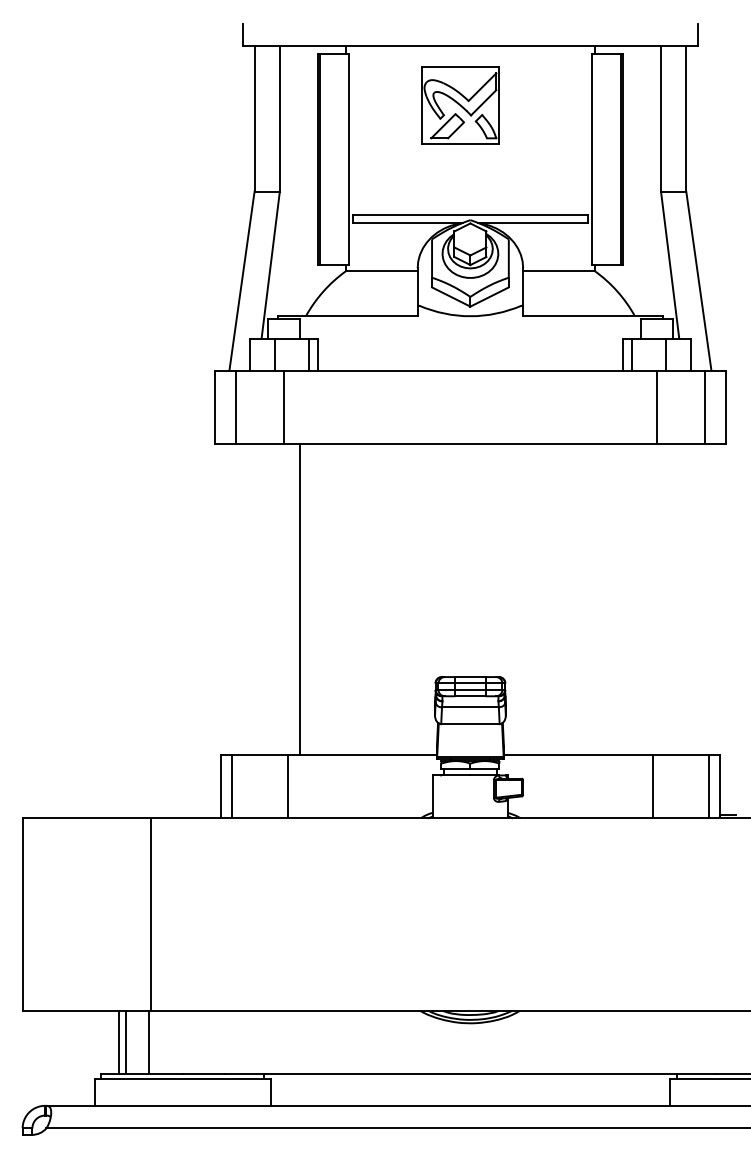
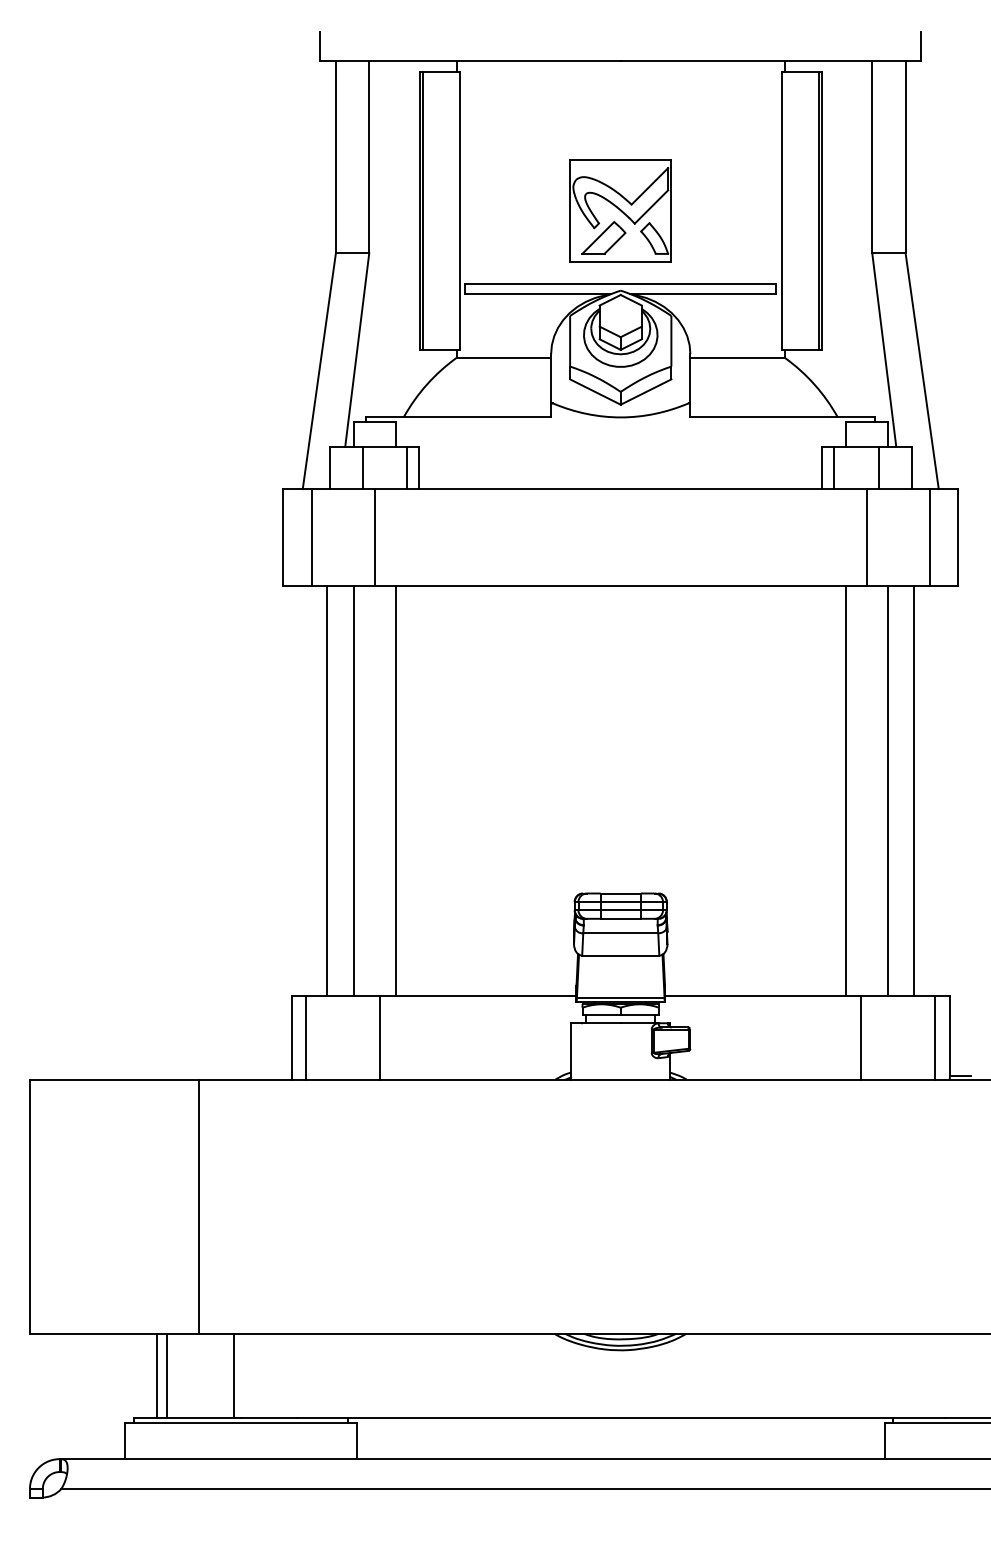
part: (460, 105) -> (620, 210), moved
line: (248, 599) -> (327, 791), added
line: (267, 599) -> (353, 791), added
line: (641, 599) -> (846, 791), added
line: (673, 599) -> (888, 791), added
line: (692, 599) -> (913, 791), added
line: (149, 1042) -> (234, 1375), moved

